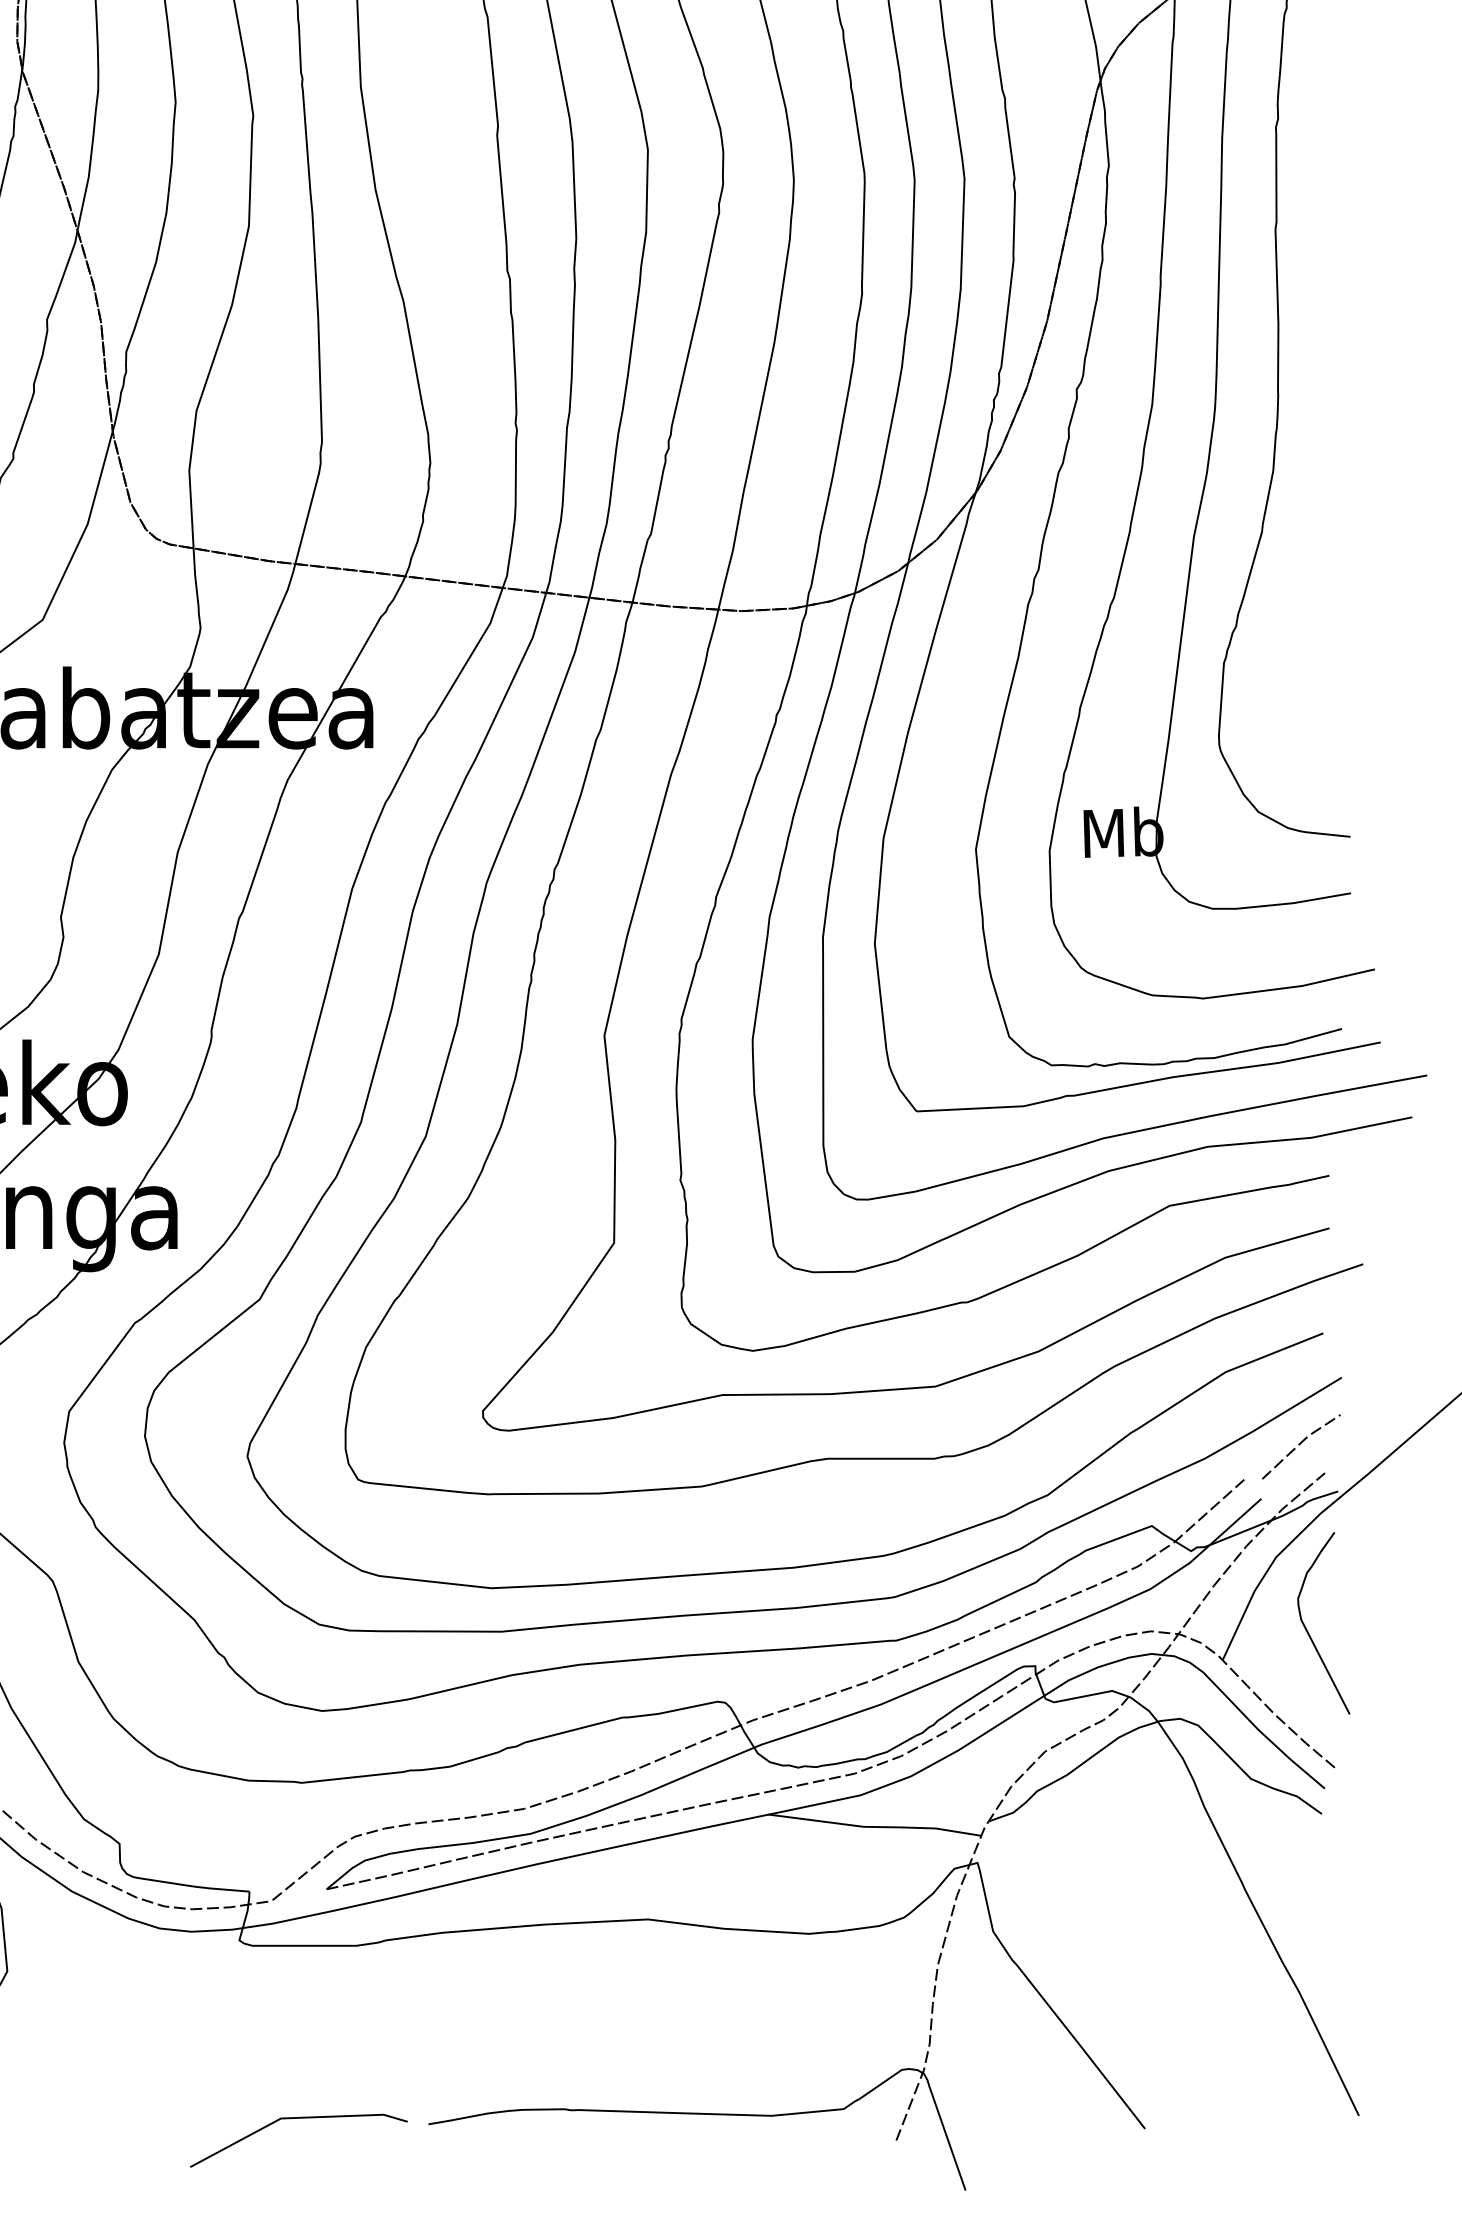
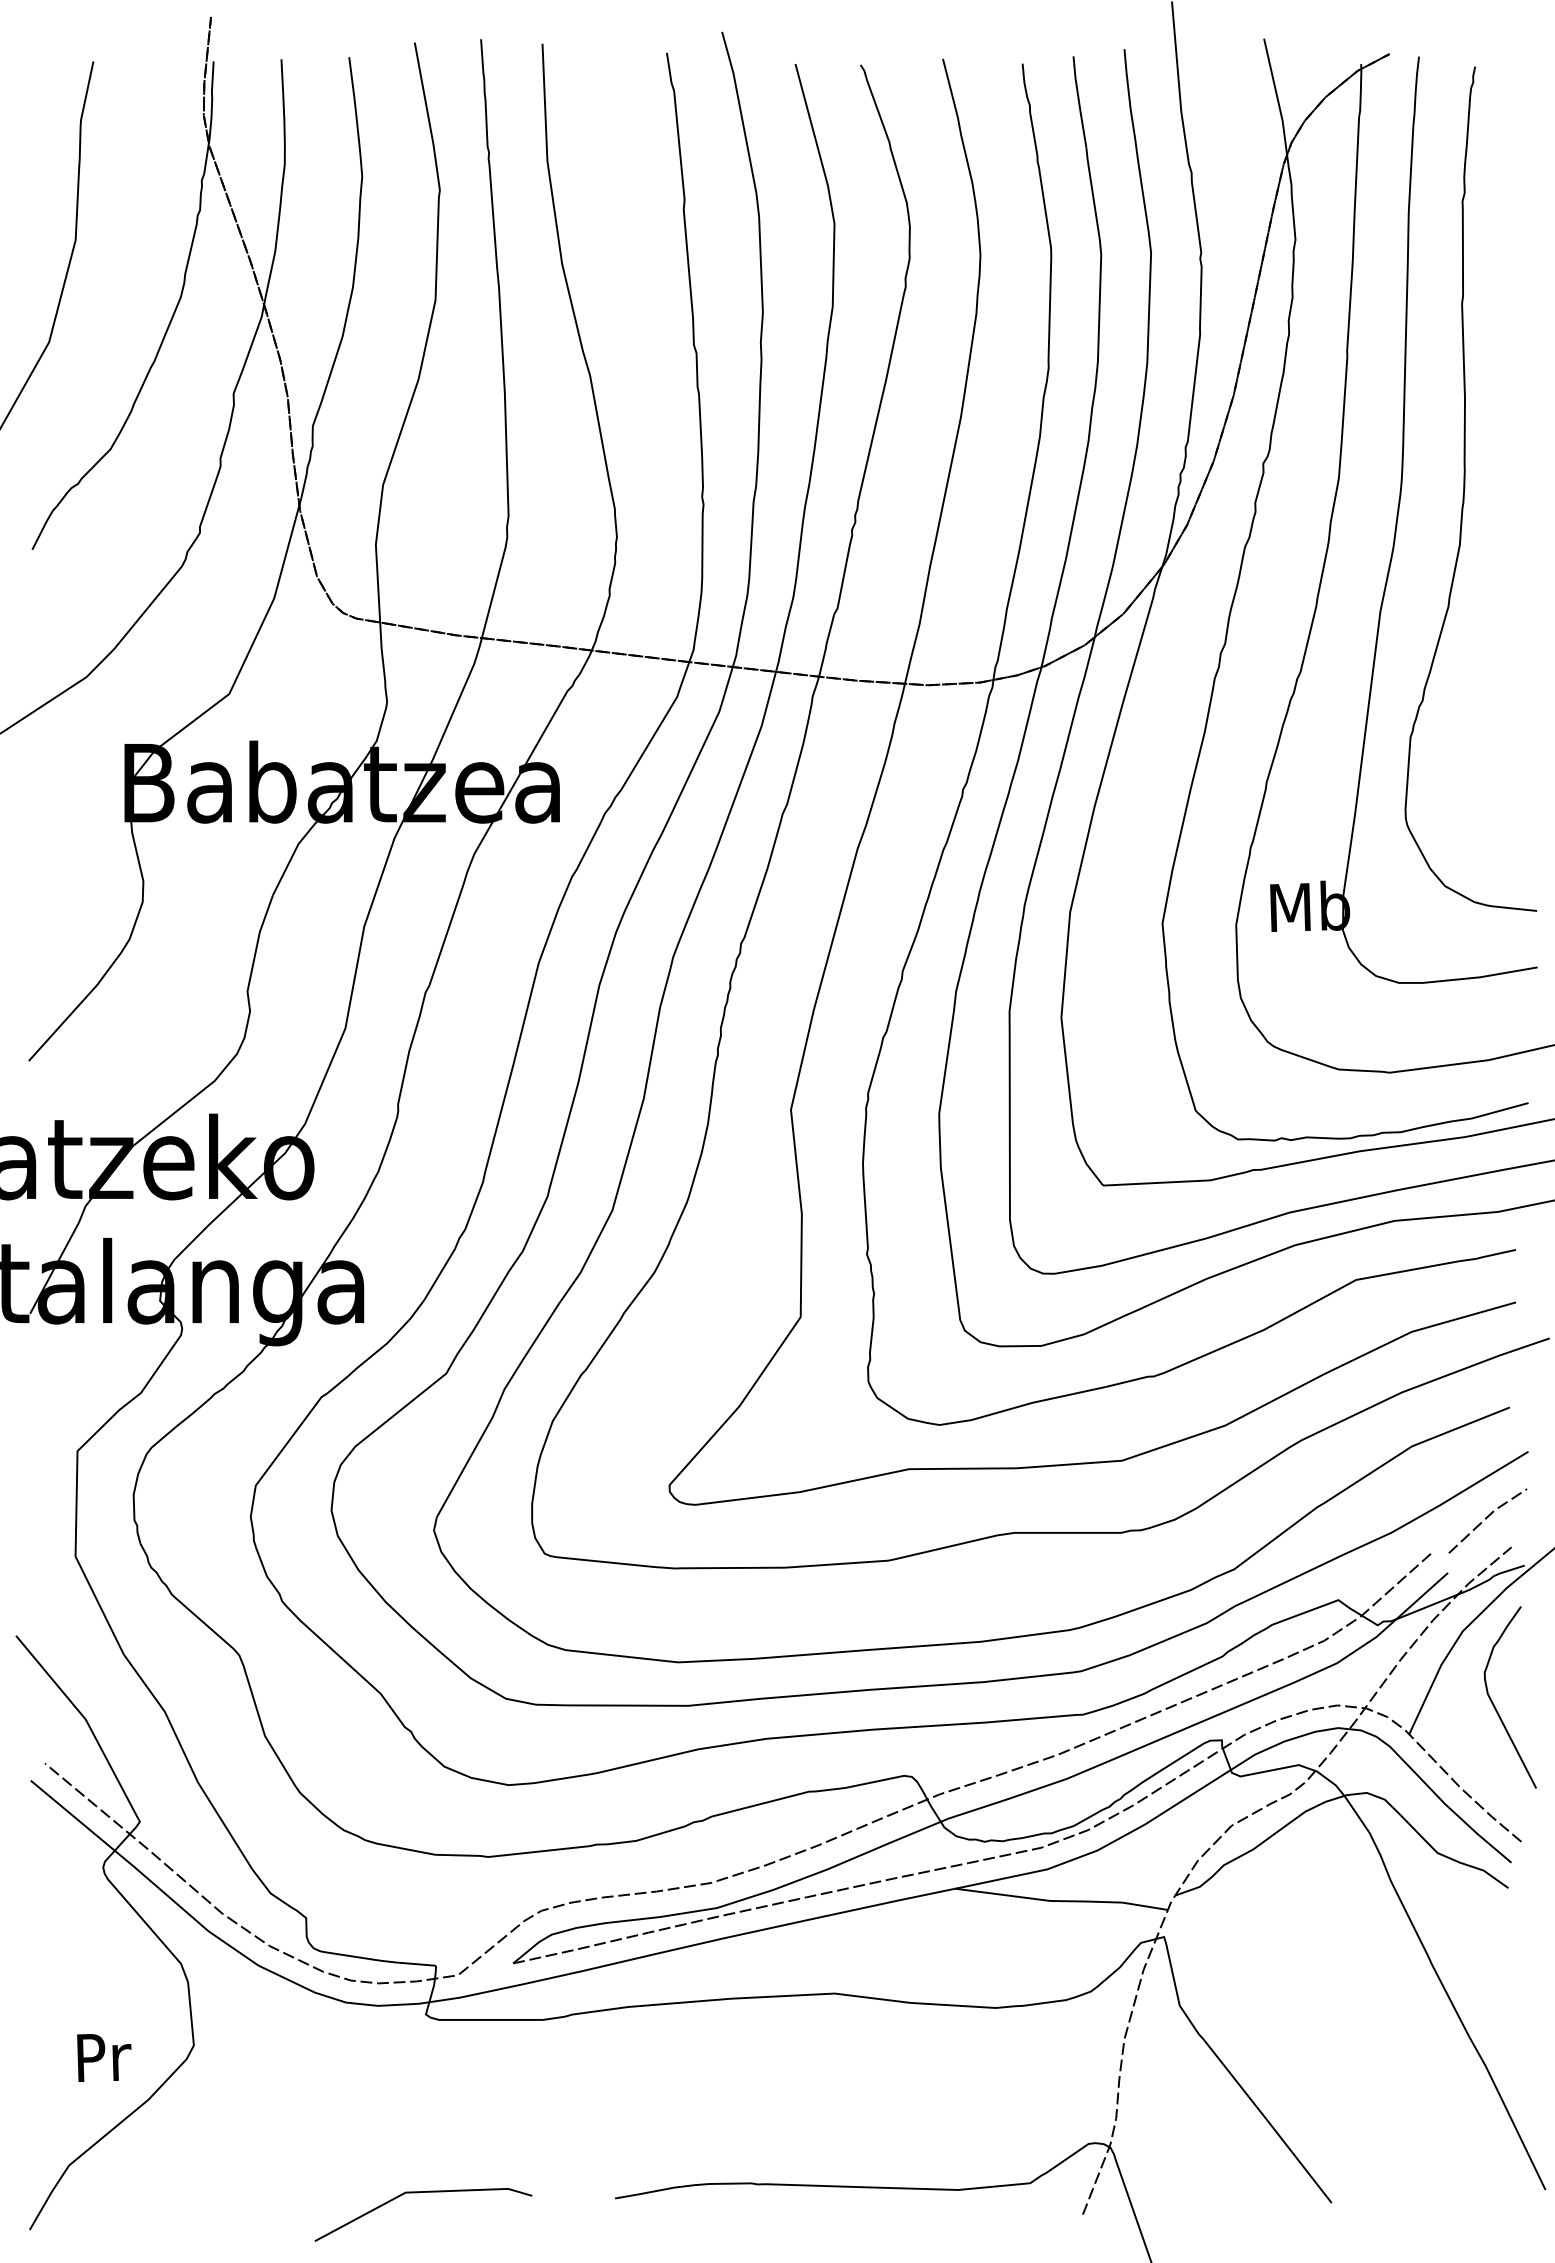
line: (293, 2119) -> (418, 2193), moved

